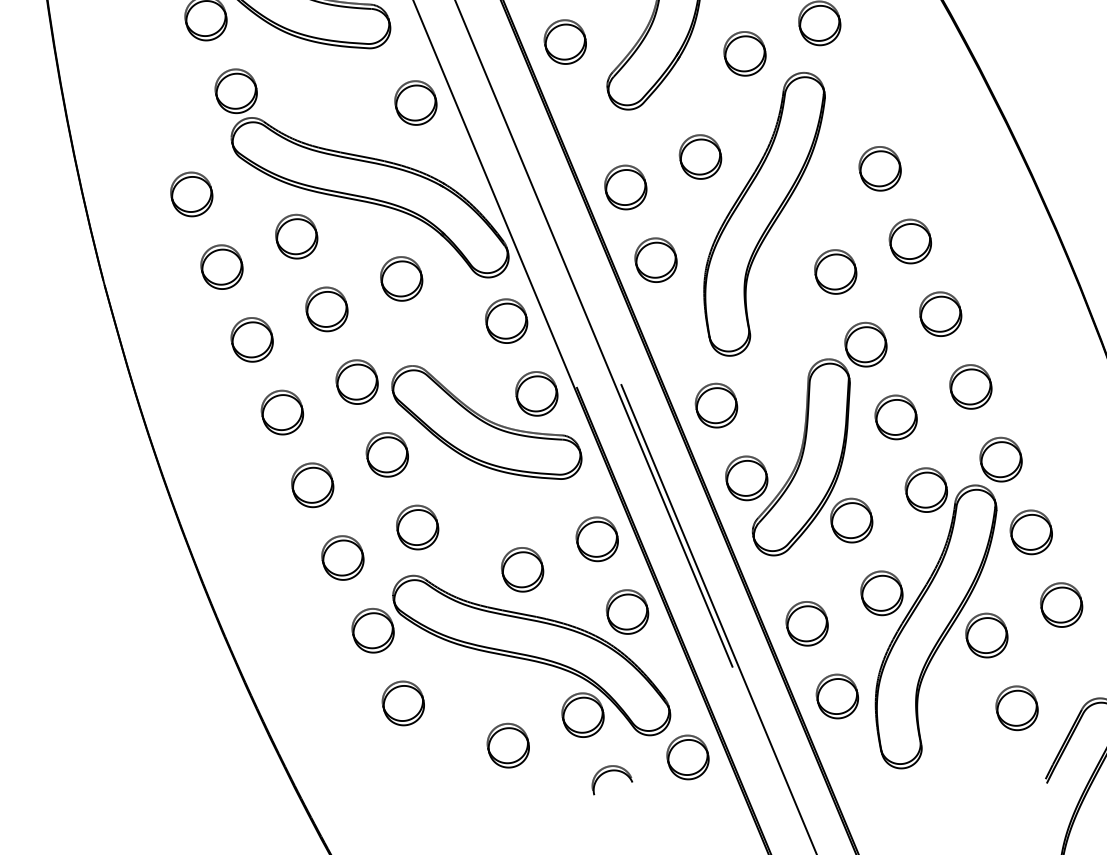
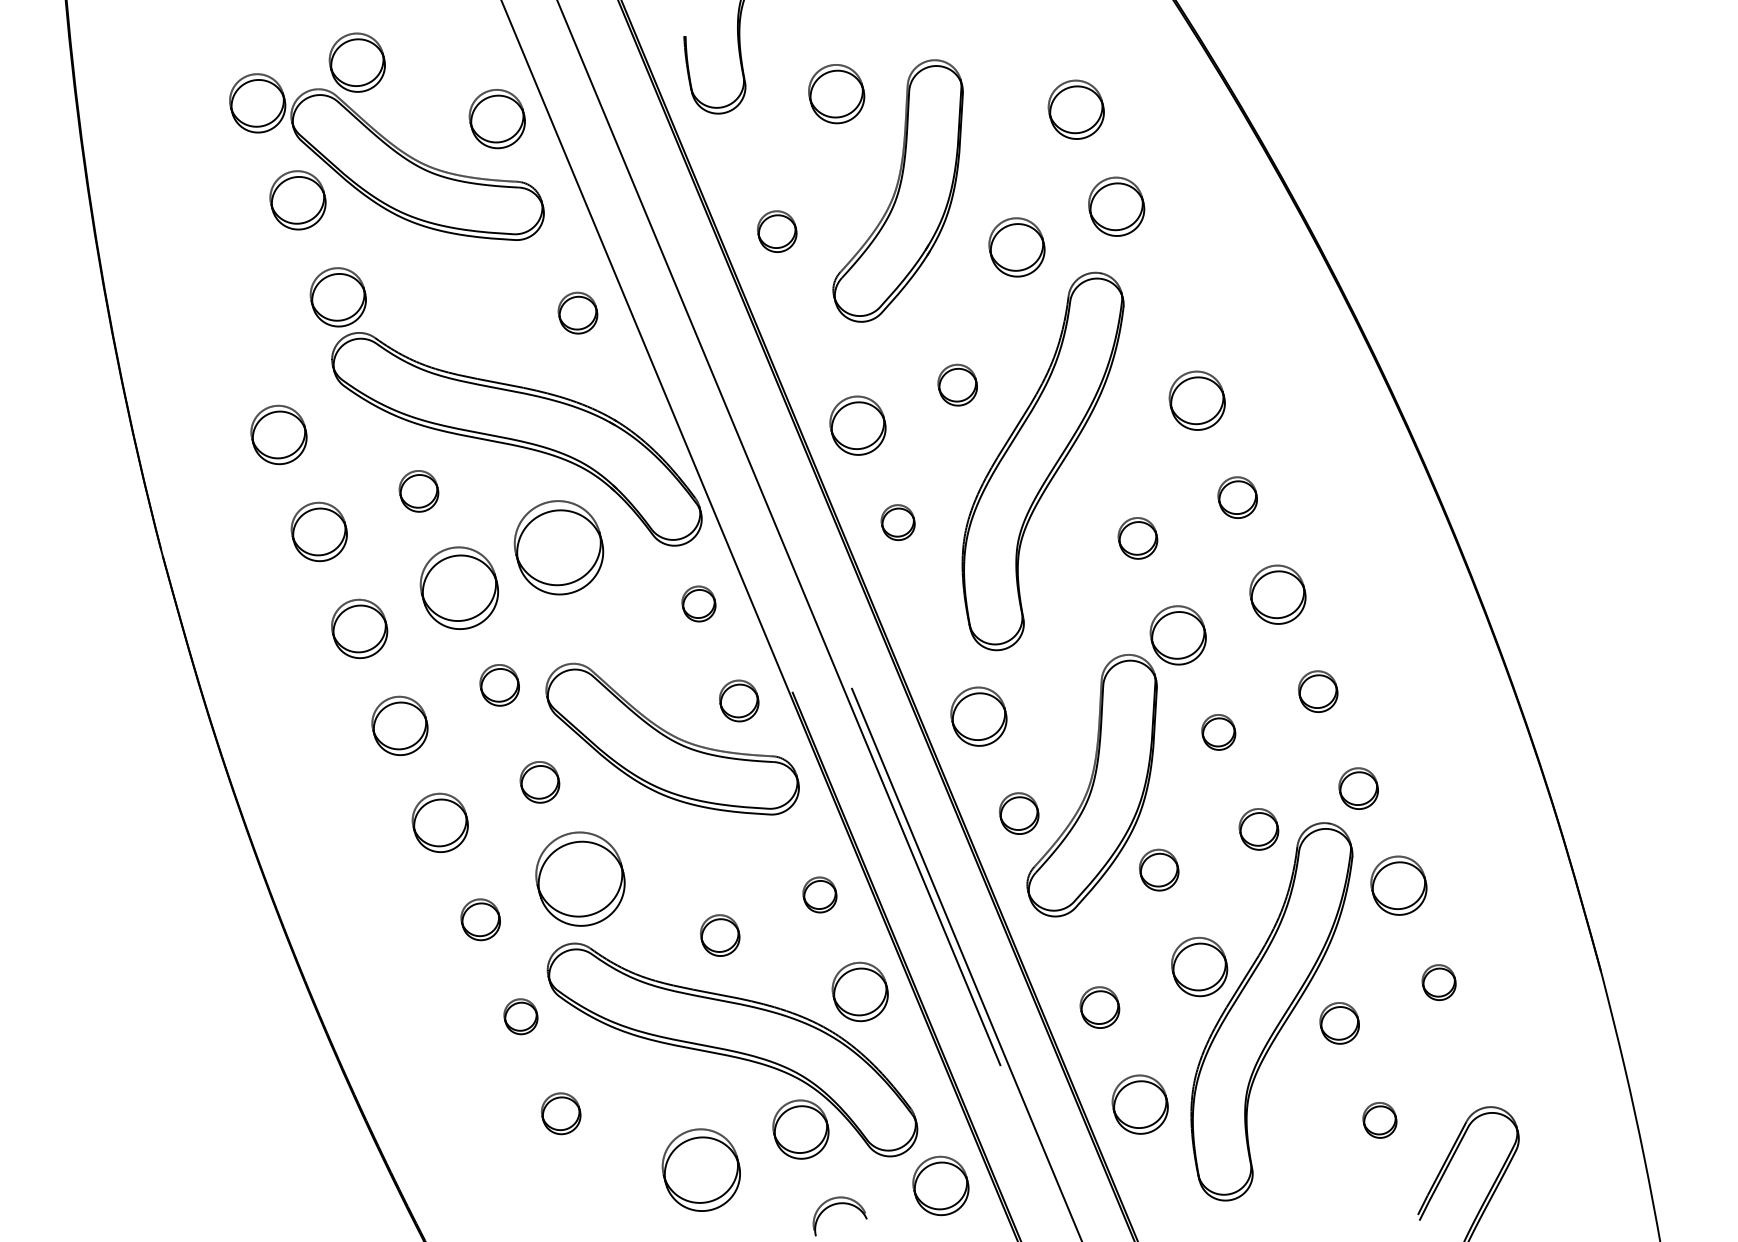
part: (564, 41) -> (776, 231), size x0.7
part: (415, 103) -> (577, 313), size x0.7
part: (700, 157) -> (957, 385), size x0.7
part: (296, 236) -> (418, 491), size x0.7
part: (910, 241) -> (1237, 497), size x0.7
part: (655, 260) -> (897, 522), size x0.6
part: (835, 272) -> (1137, 538), size x0.7
part: (401, 278) -> (558, 547), size x1.6
part: (326, 309) -> (458, 588), size x1.4
part: (506, 320) -> (698, 603), size x0.6
part: (357, 382) -> (499, 685), size x0.7
part: (970, 386) -> (1317, 691), size x0.7
part: (536, 393) -> (738, 700), size x0.7
part: (896, 417) -> (1218, 732), size x0.6
part: (387, 454) -> (539, 782), size x0.7
part: (1001, 459) -> (1358, 788), size x0.7
part: (746, 478) -> (1018, 813), size x0.7
part: (926, 490) -> (1258, 829), size x0.7
part: (851, 520) -> (1158, 870), size x0.7
part: (417, 527) -> (579, 879), size x1.6
part: (596, 538) -> (819, 894), size x0.6
part: (342, 557) -> (480, 919), size x0.7
part: (521, 569) -> (719, 935), size x0.7
part: (1061, 604) -> (1438, 982), size x0.6
part: (806, 623) -> (1099, 1007), size x0.7
part: (372, 630) -> (520, 1016), size x0.6
part: (986, 635) -> (1339, 1023), size x0.7
part: (402, 703) -> (560, 1113), size x0.7
part: (1016, 708) -> (1379, 1120), size x0.6
part: (507, 745) -> (700, 1170), size x1.4

